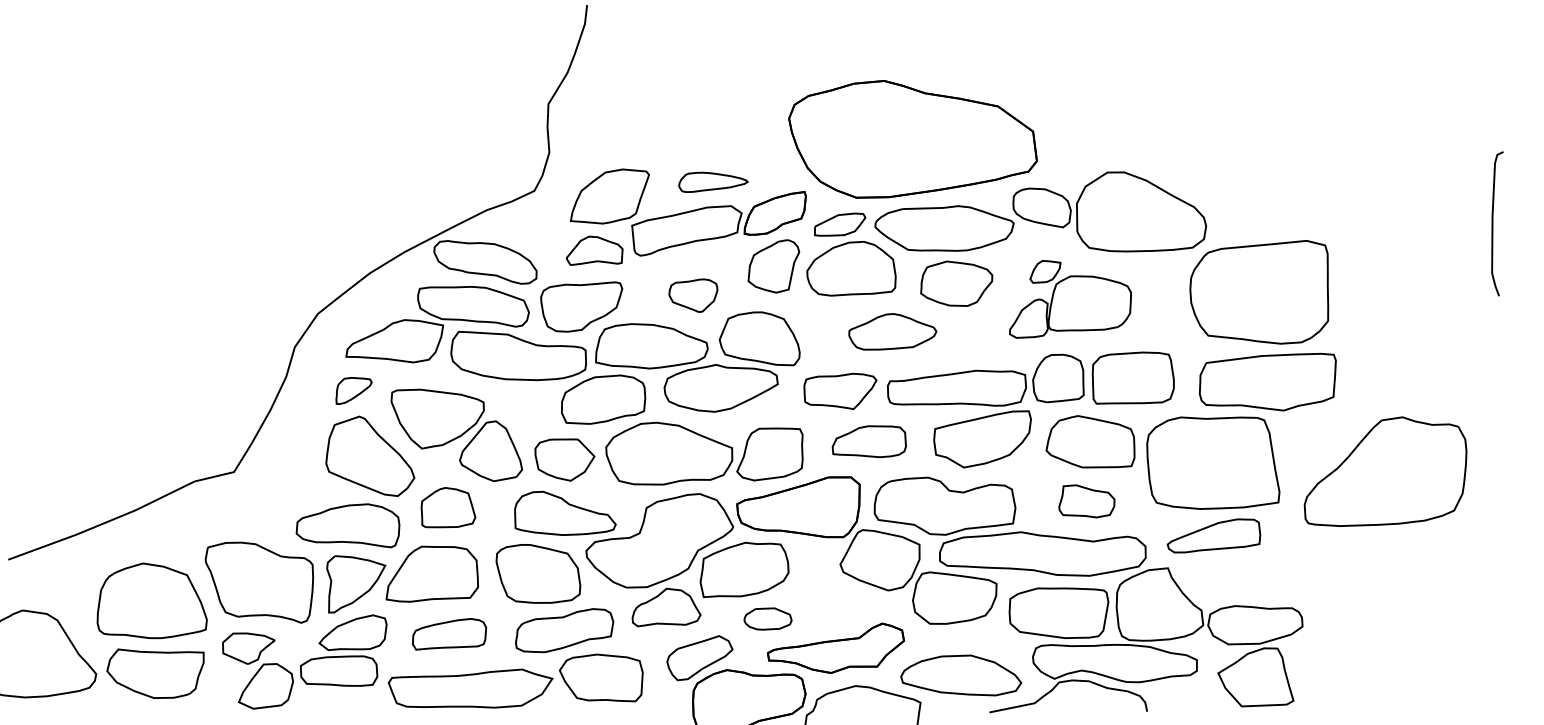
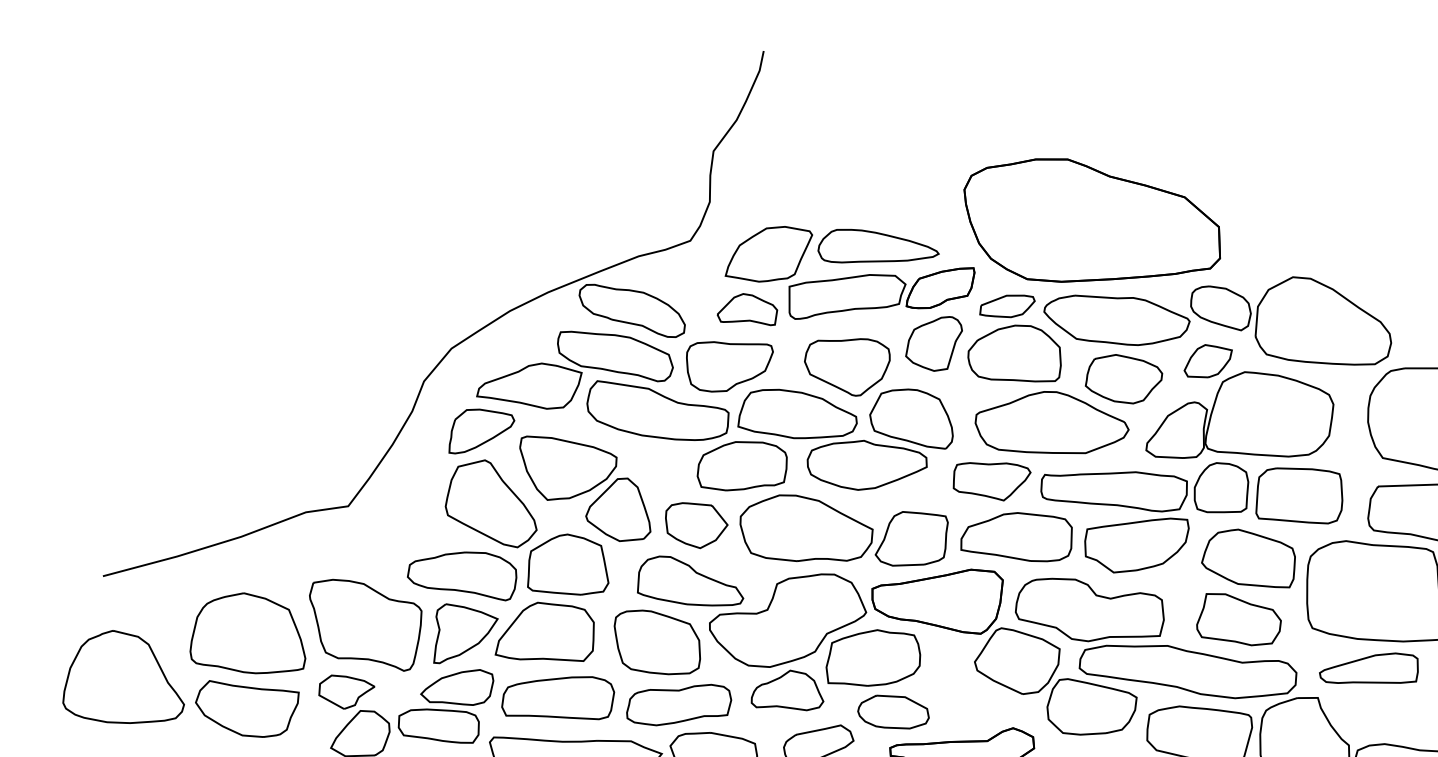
part: (713, 182) -> (878, 249), size x1.67
part: (693, 295) -> (847, 365), size x1.67
part: (1070, 299) -> (1241, 406), size x1.43
part: (892, 331) -> (1052, 422), size x1.67
part: (353, 390) -> (481, 432), size x1.67
part: (869, 441) -> (1017, 536), size x1.43
part: (1086, 501) -> (1238, 620), size x1.43
part: (448, 507) -> (569, 564), size x1.43
part: (767, 618) -> (893, 711), size x1.43
part: (449, 634) -> (558, 697), size x1.43

